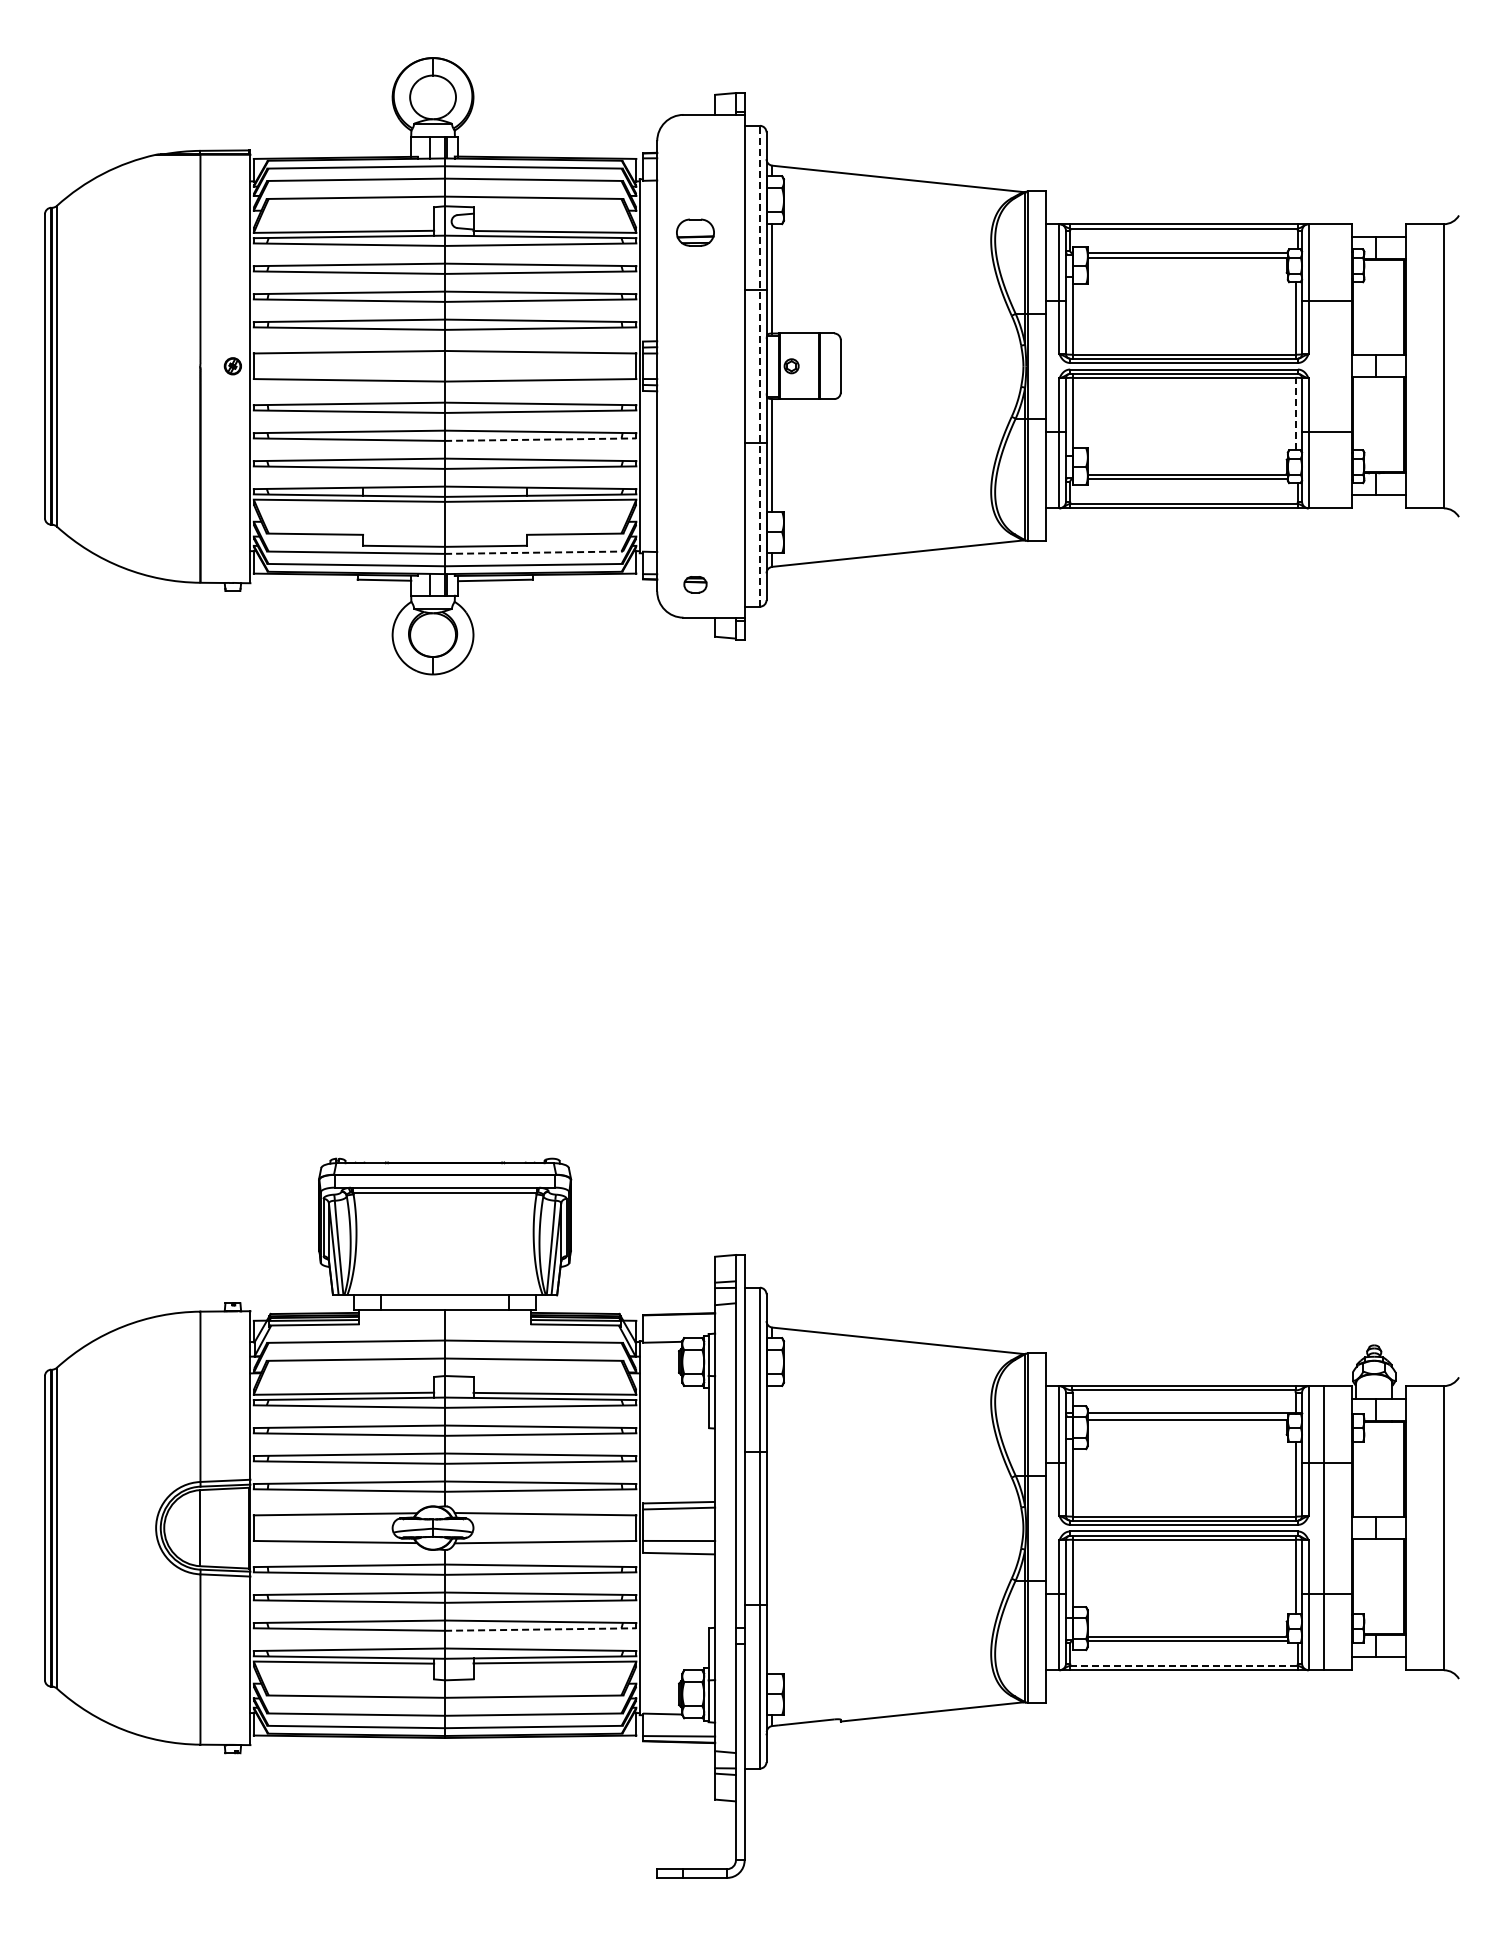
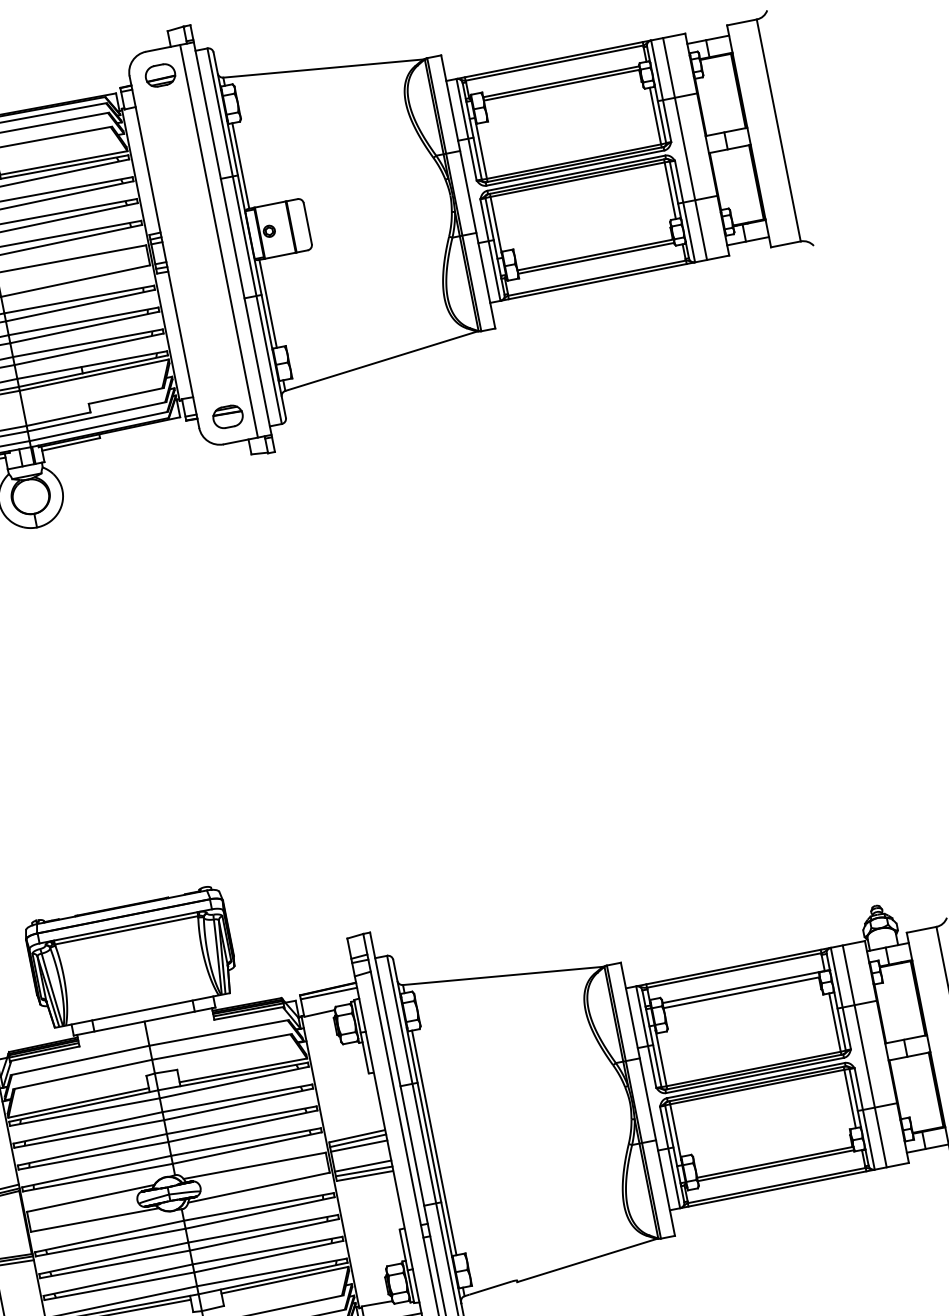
part: (695, 232) -> (160, 75), moved
line: (727, 365) -> (219, 240), added
line: (759, 365) -> (244, 235), dashed -> solid
line: (1323, 366) -> (684, 149), added
line: (1295, 411) -> (669, 188), dashed -> solid
line: (540, 439) -> (84, 327), dashed -> solid
line: (534, 552) -> (97, 416), dashed -> solid
part: (695, 584) -> (228, 416), size x1.67
line: (679, 1319) -> (329, 993), added
line: (679, 1515) -> (359, 1146), added
line: (772, 1529) -> (434, 1142), added
line: (679, 1547) -> (364, 1171), added
line: (540, 1629) -> (268, 1256), dashed -> solid
line: (1184, 1665) -> (777, 1185), dashed -> solid

